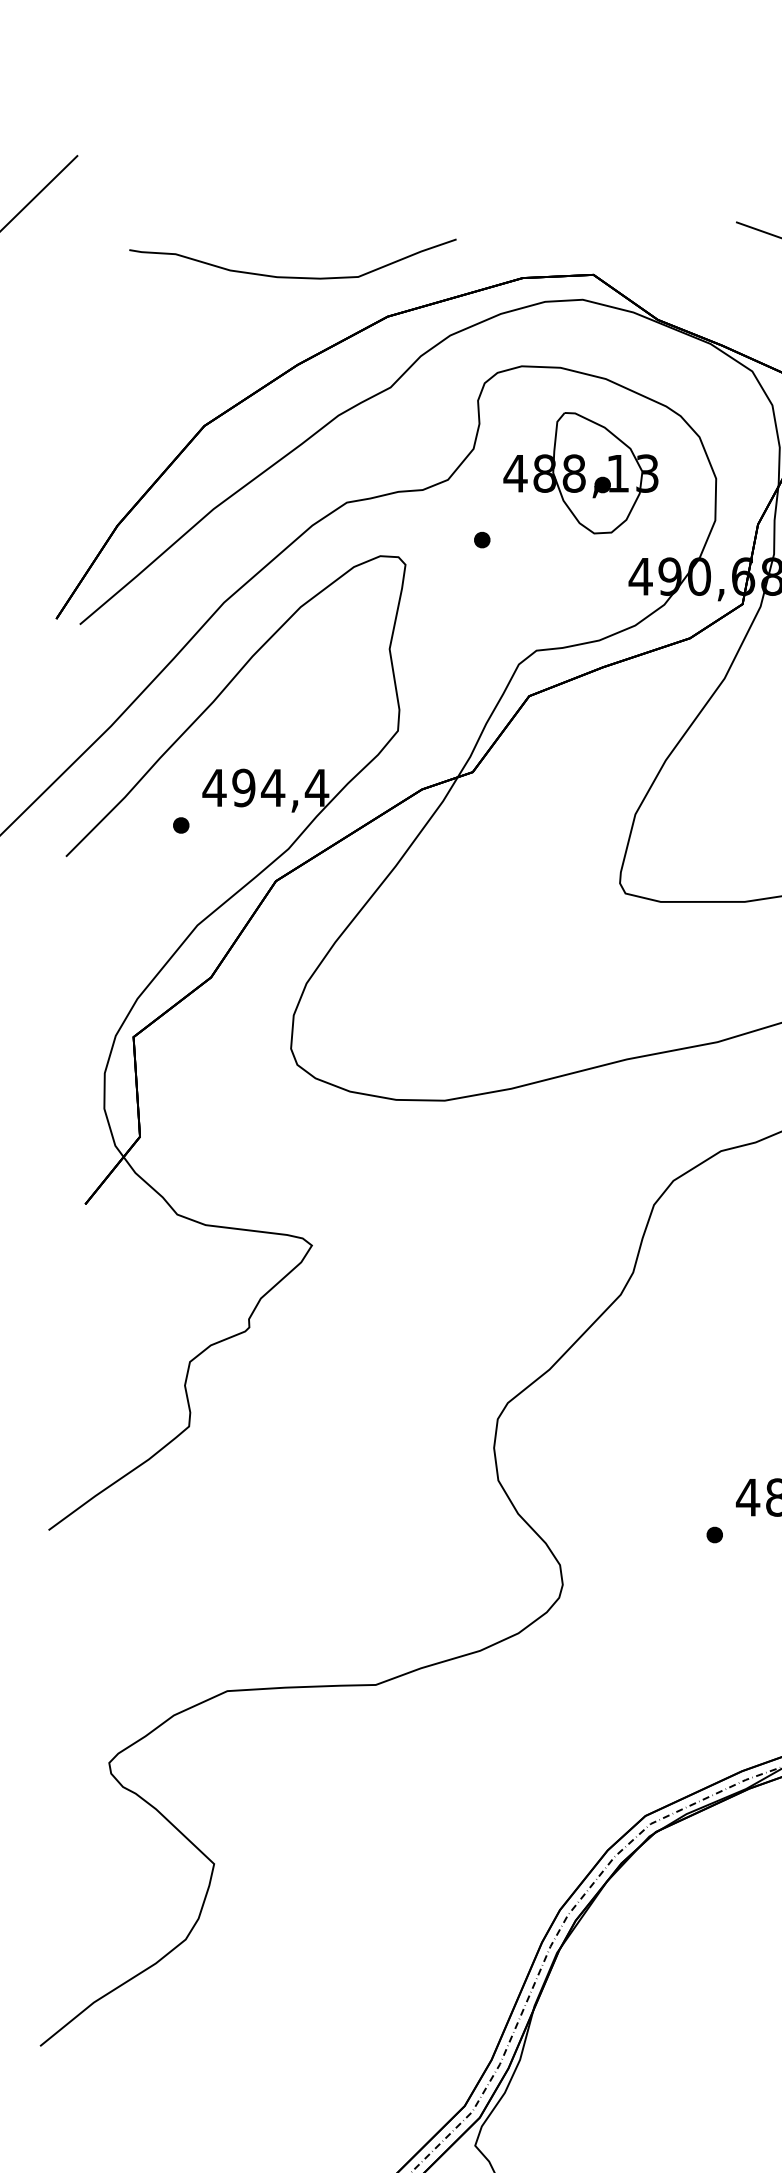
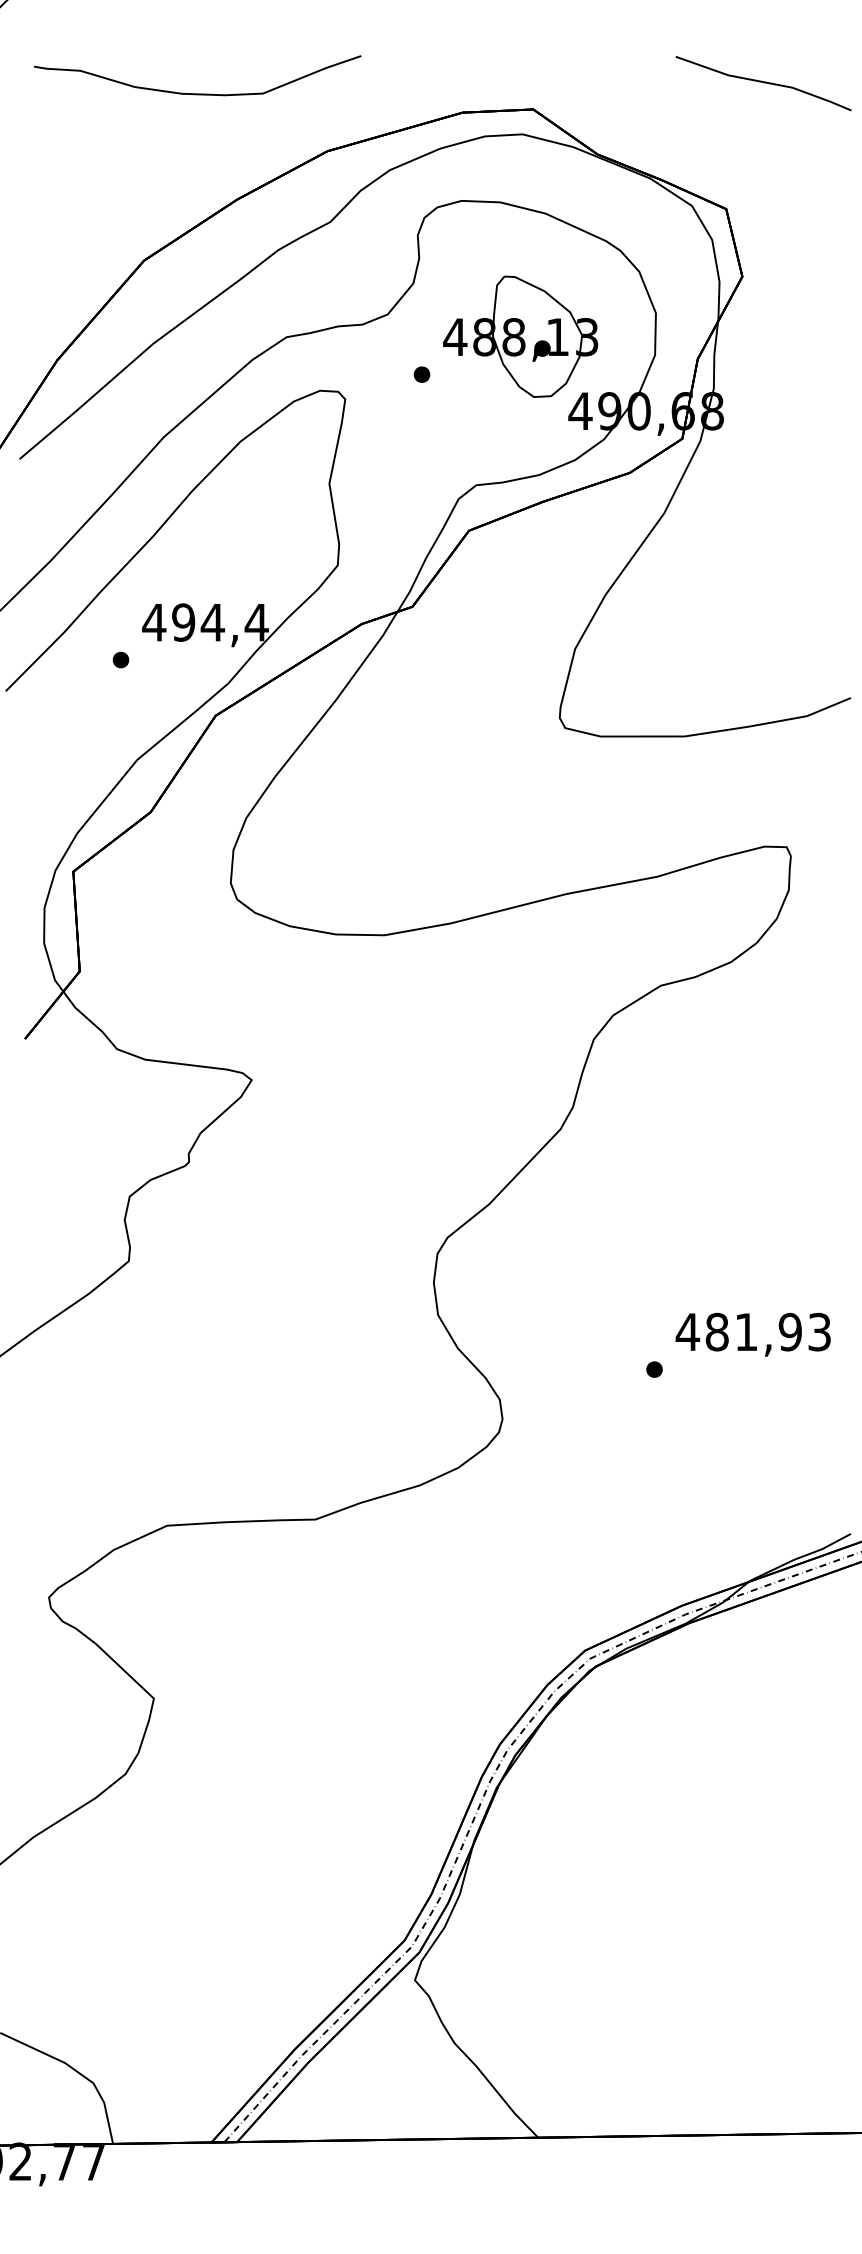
curve: (292, 276) -> (197, 93), moved
part: (580, 472) -> (520, 336), moved

